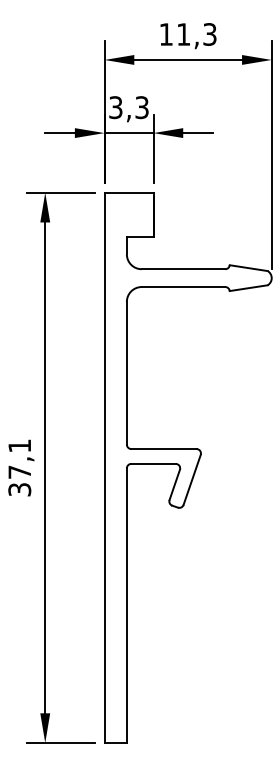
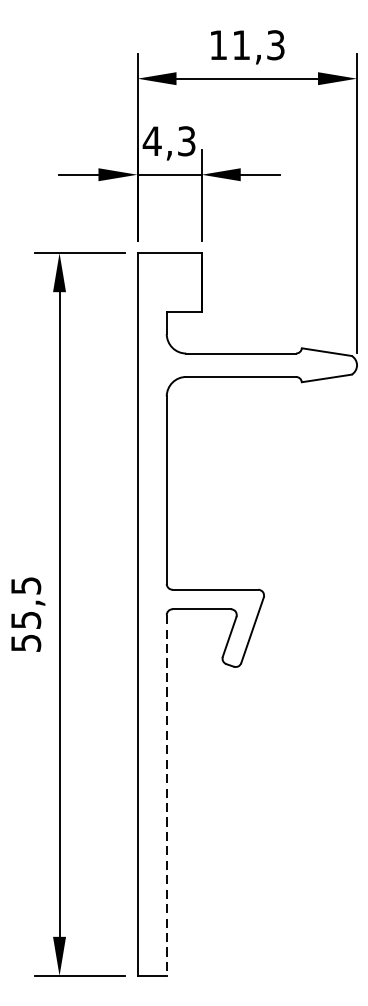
text: (115, 107) -> (151, 141), 3,3 -> 4,3
text: (19, 467) -> (25, 613), 37,1 -> 55,5
line: (126, 606) -> (166, 796), solid -> dashed

